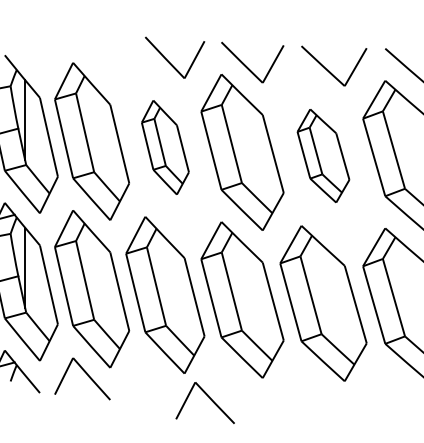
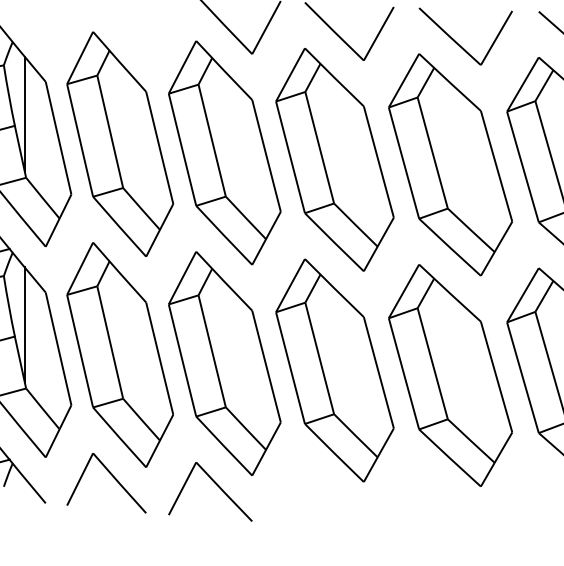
part: (165, 147) -> (224, 152), size x1.67
part: (323, 155) -> (450, 164), size x1.67
part: (208, 397) -> (214, 483), moved

